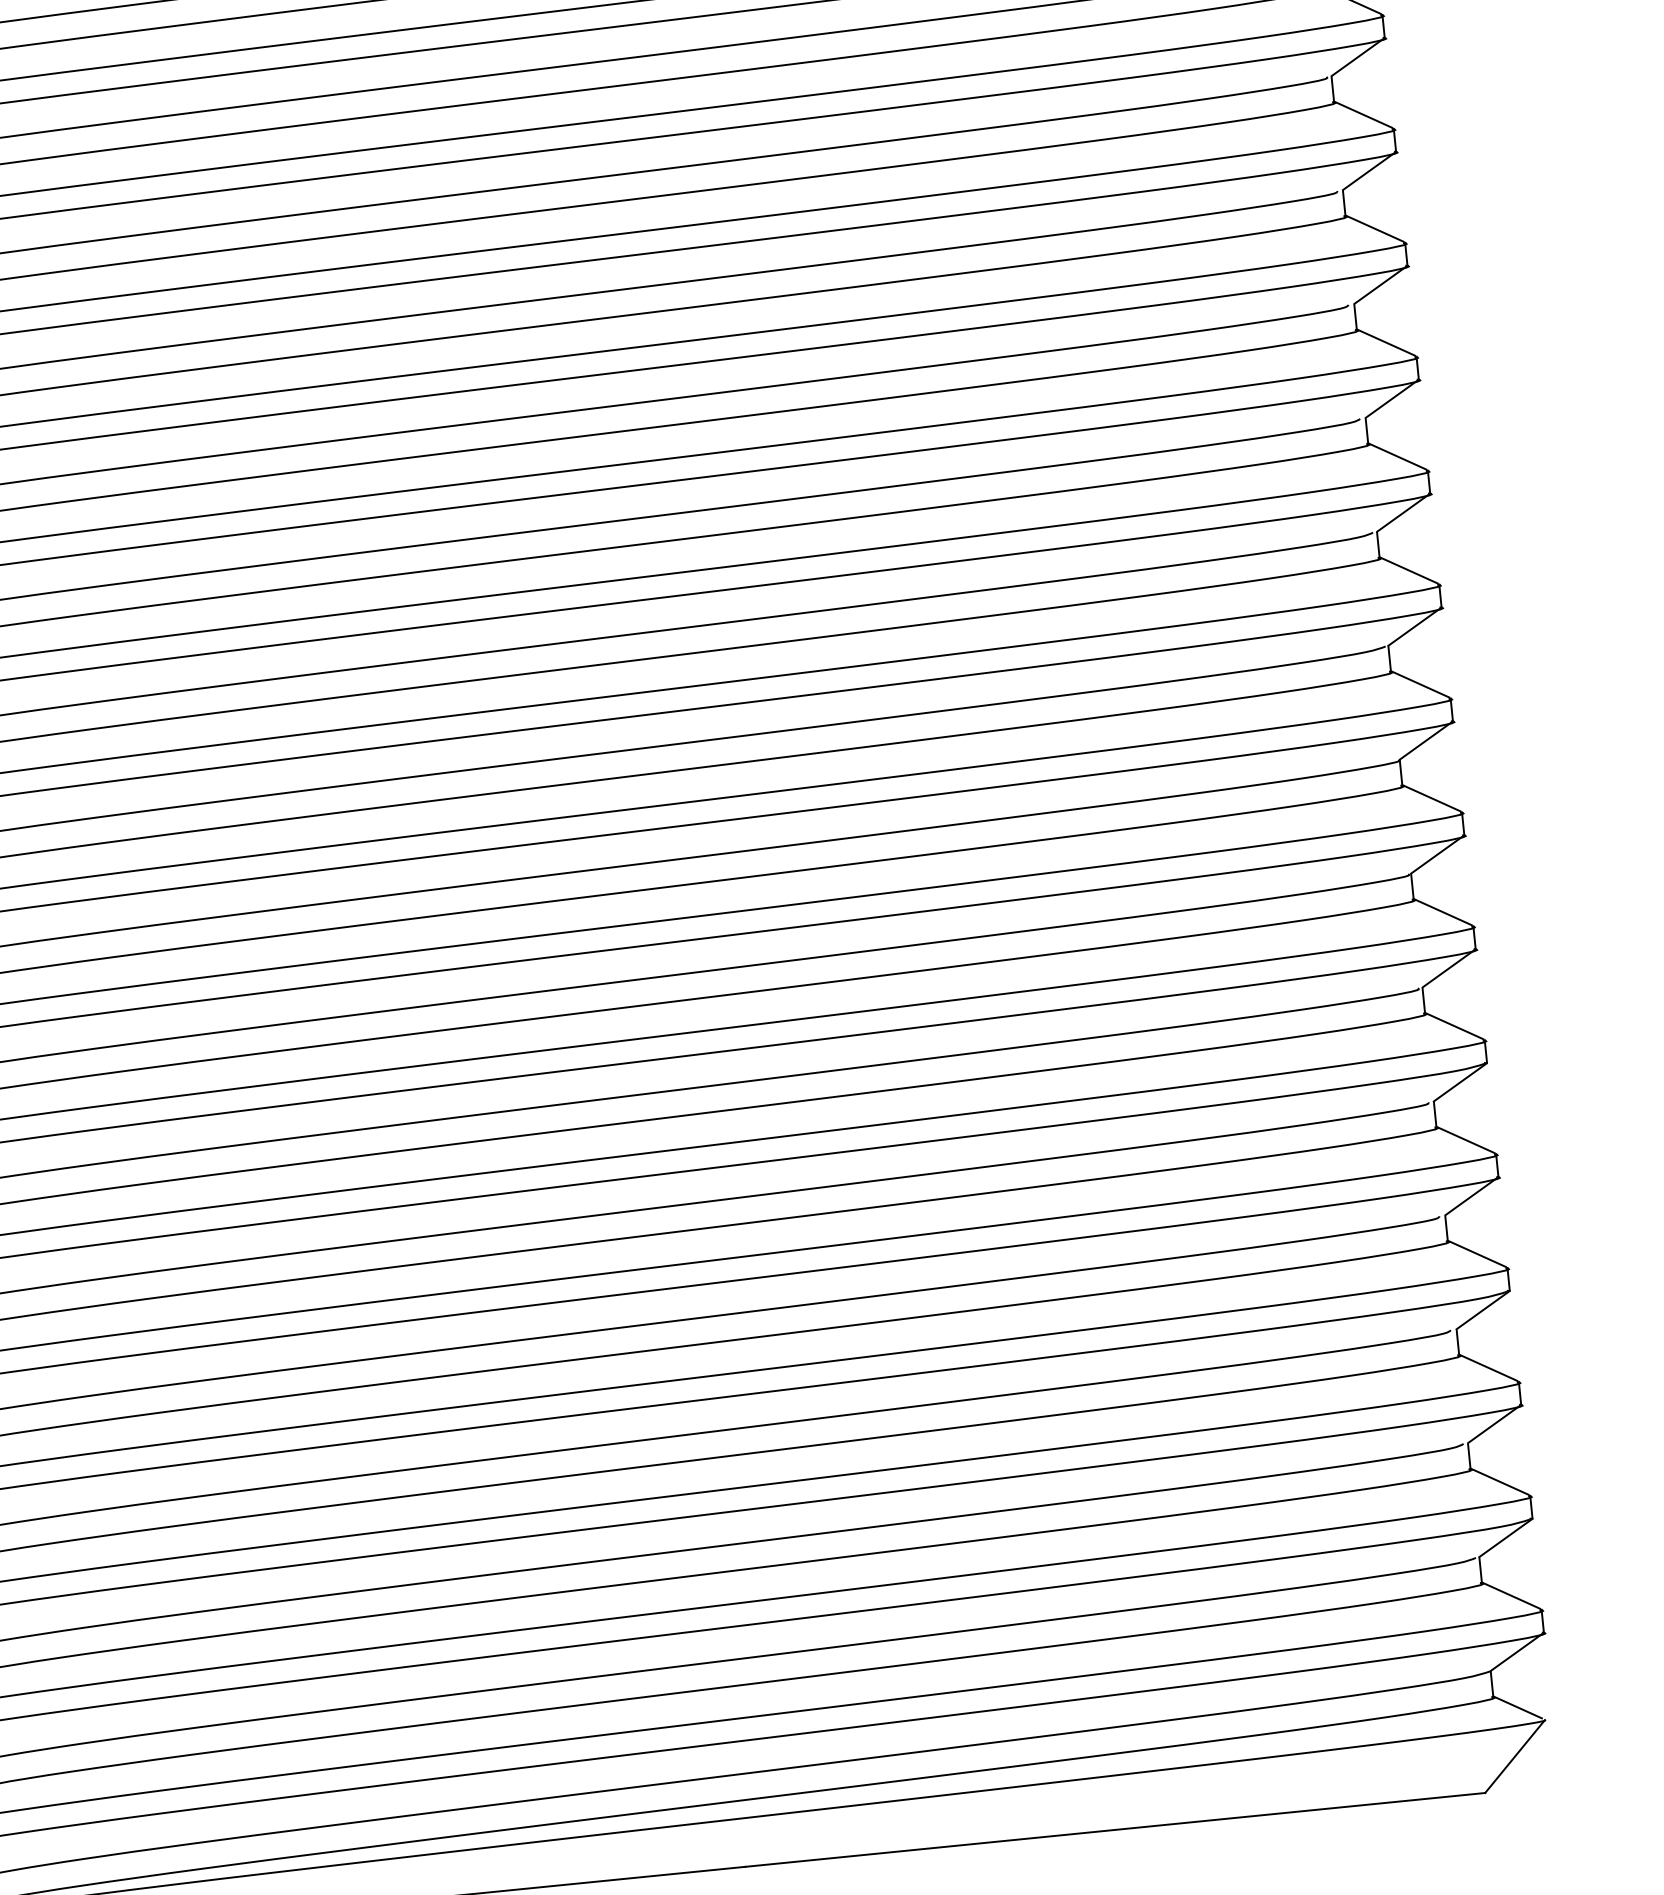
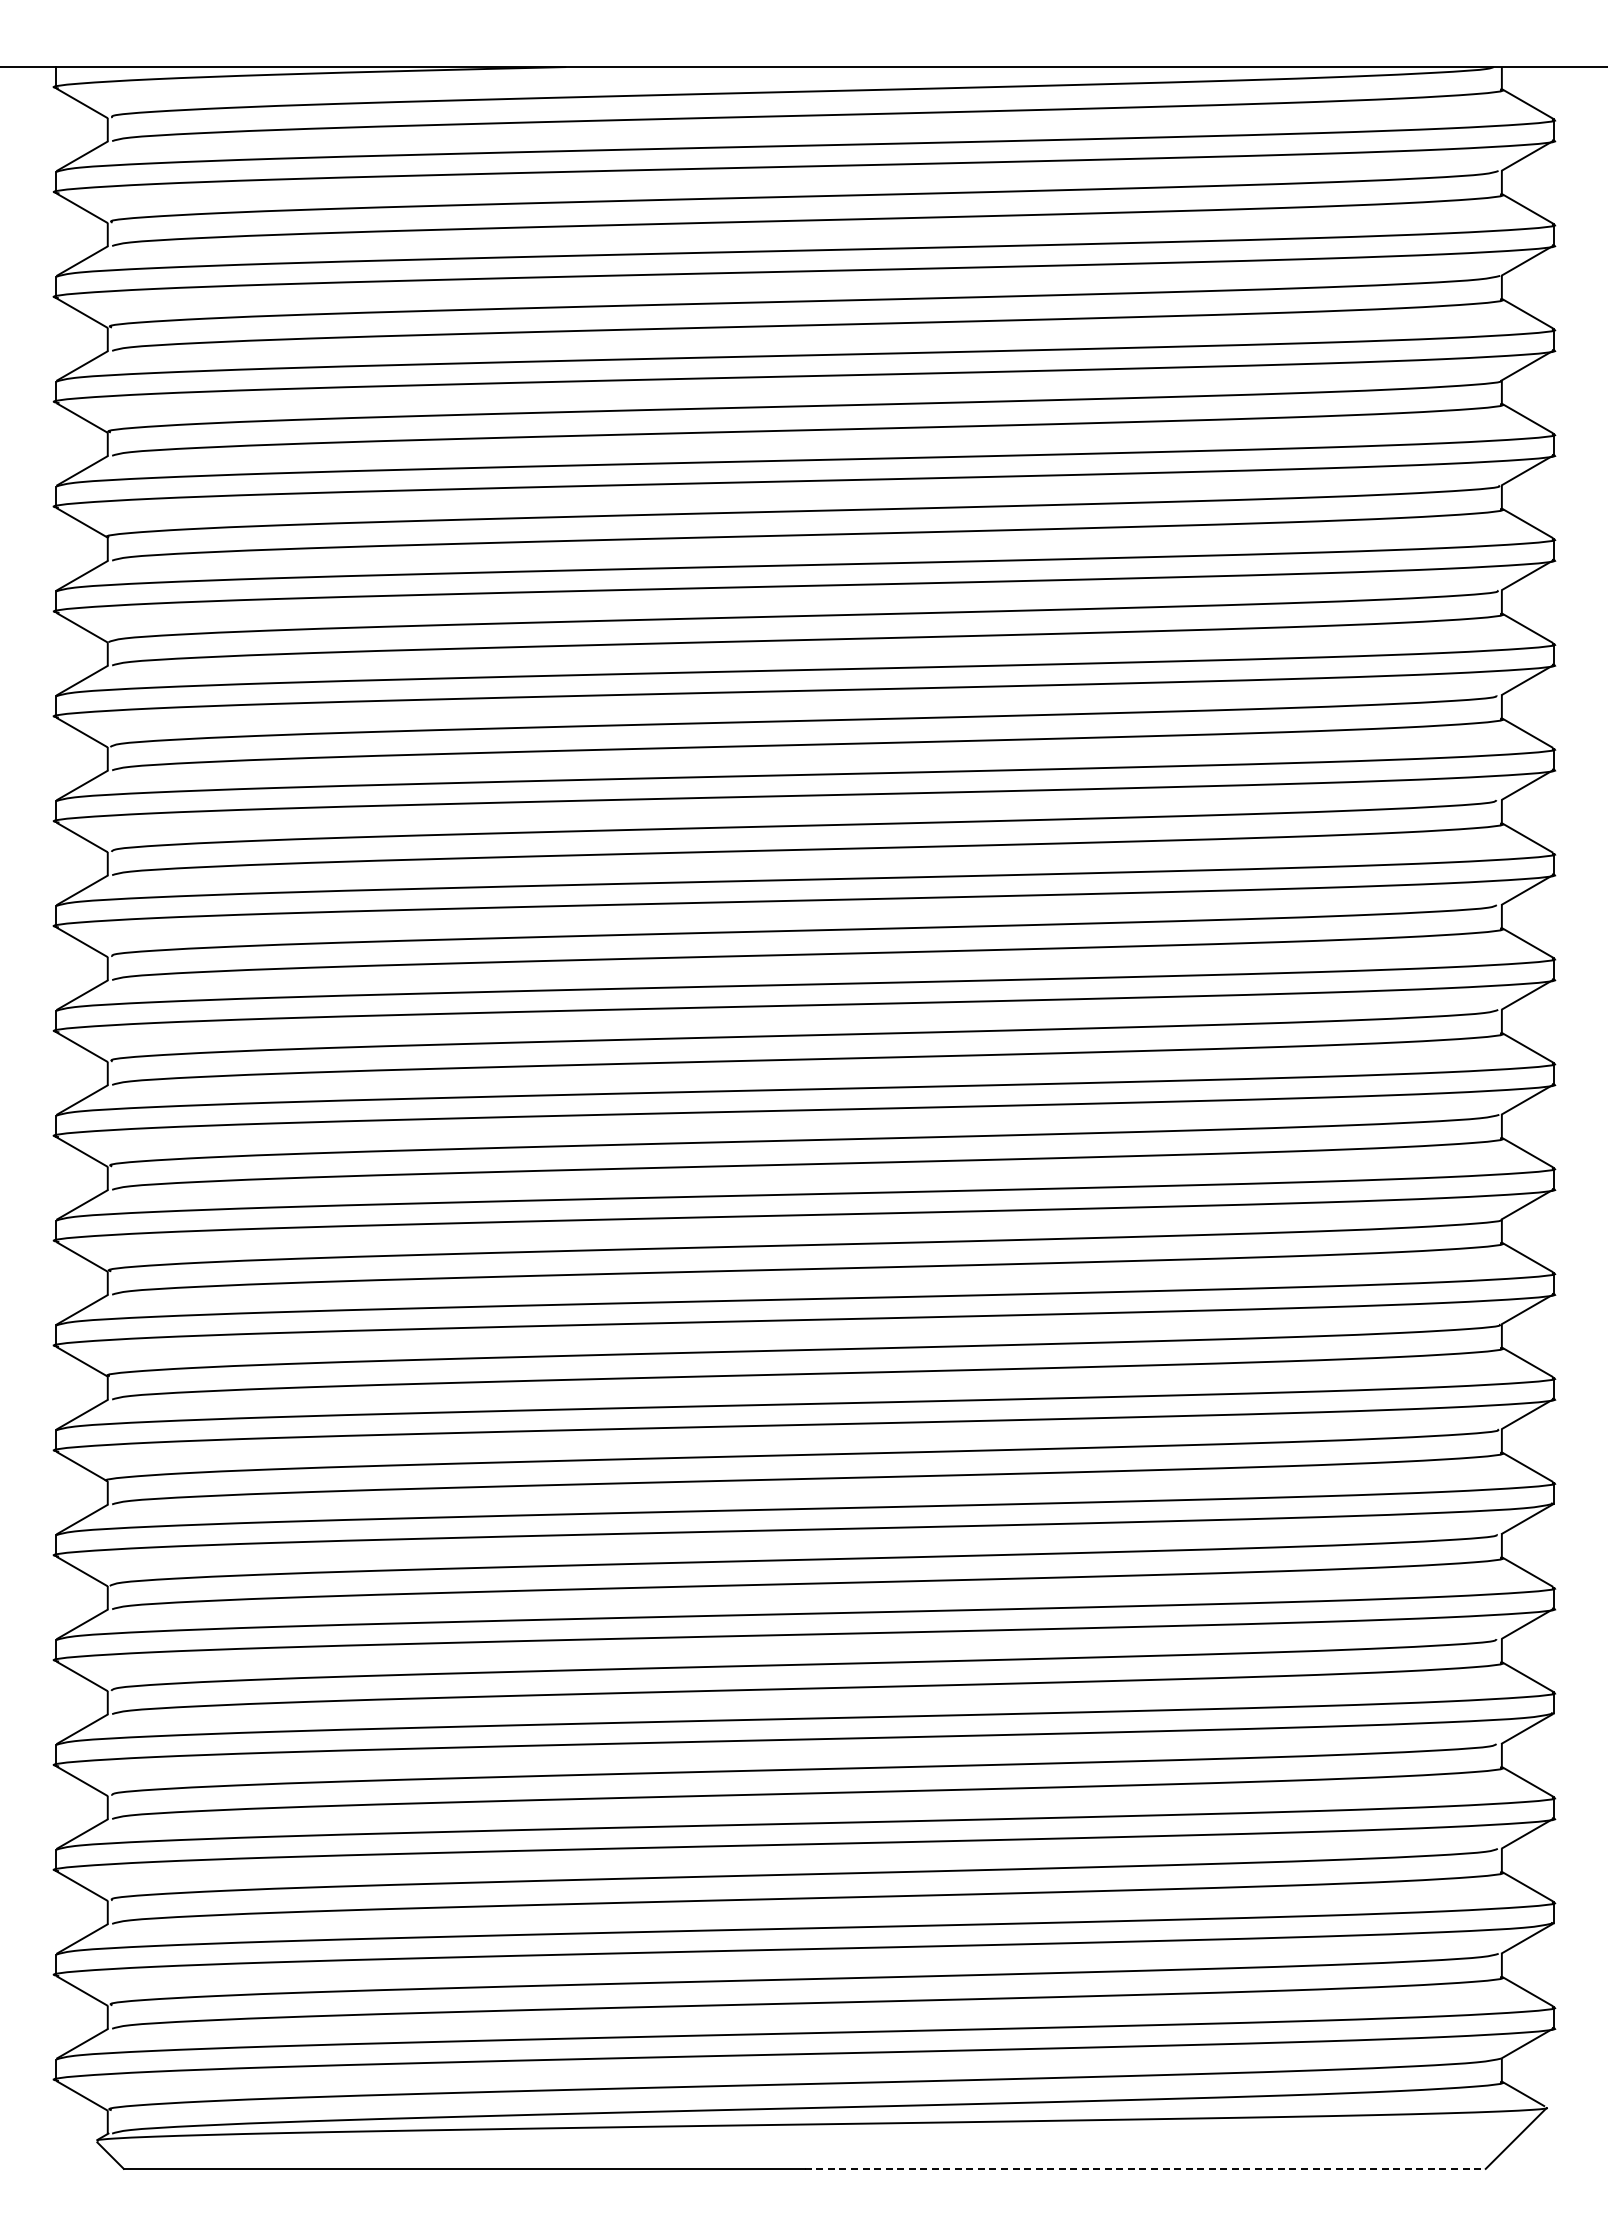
line: (1115, 1829) -> (1145, 2168), solid -> dashed

